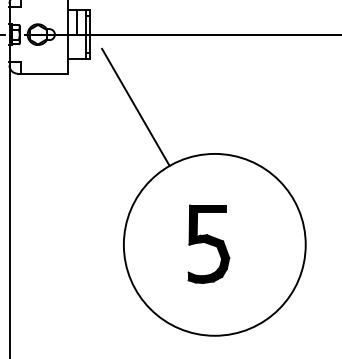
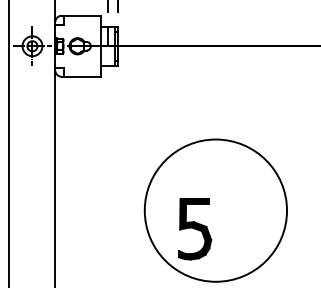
line: (135, 106) -> (153, 102), removed
part: (209, 244) -> (195, 229), moved

